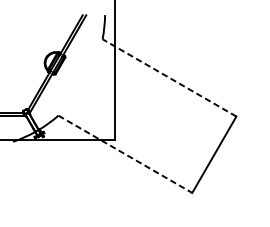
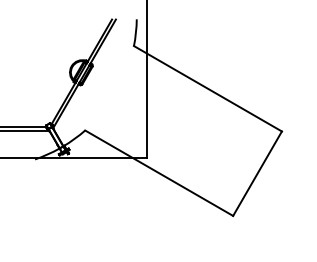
line: (169, 77) -> (207, 88), dashed -> solid
line: (125, 154) -> (159, 173), dashed -> solid

